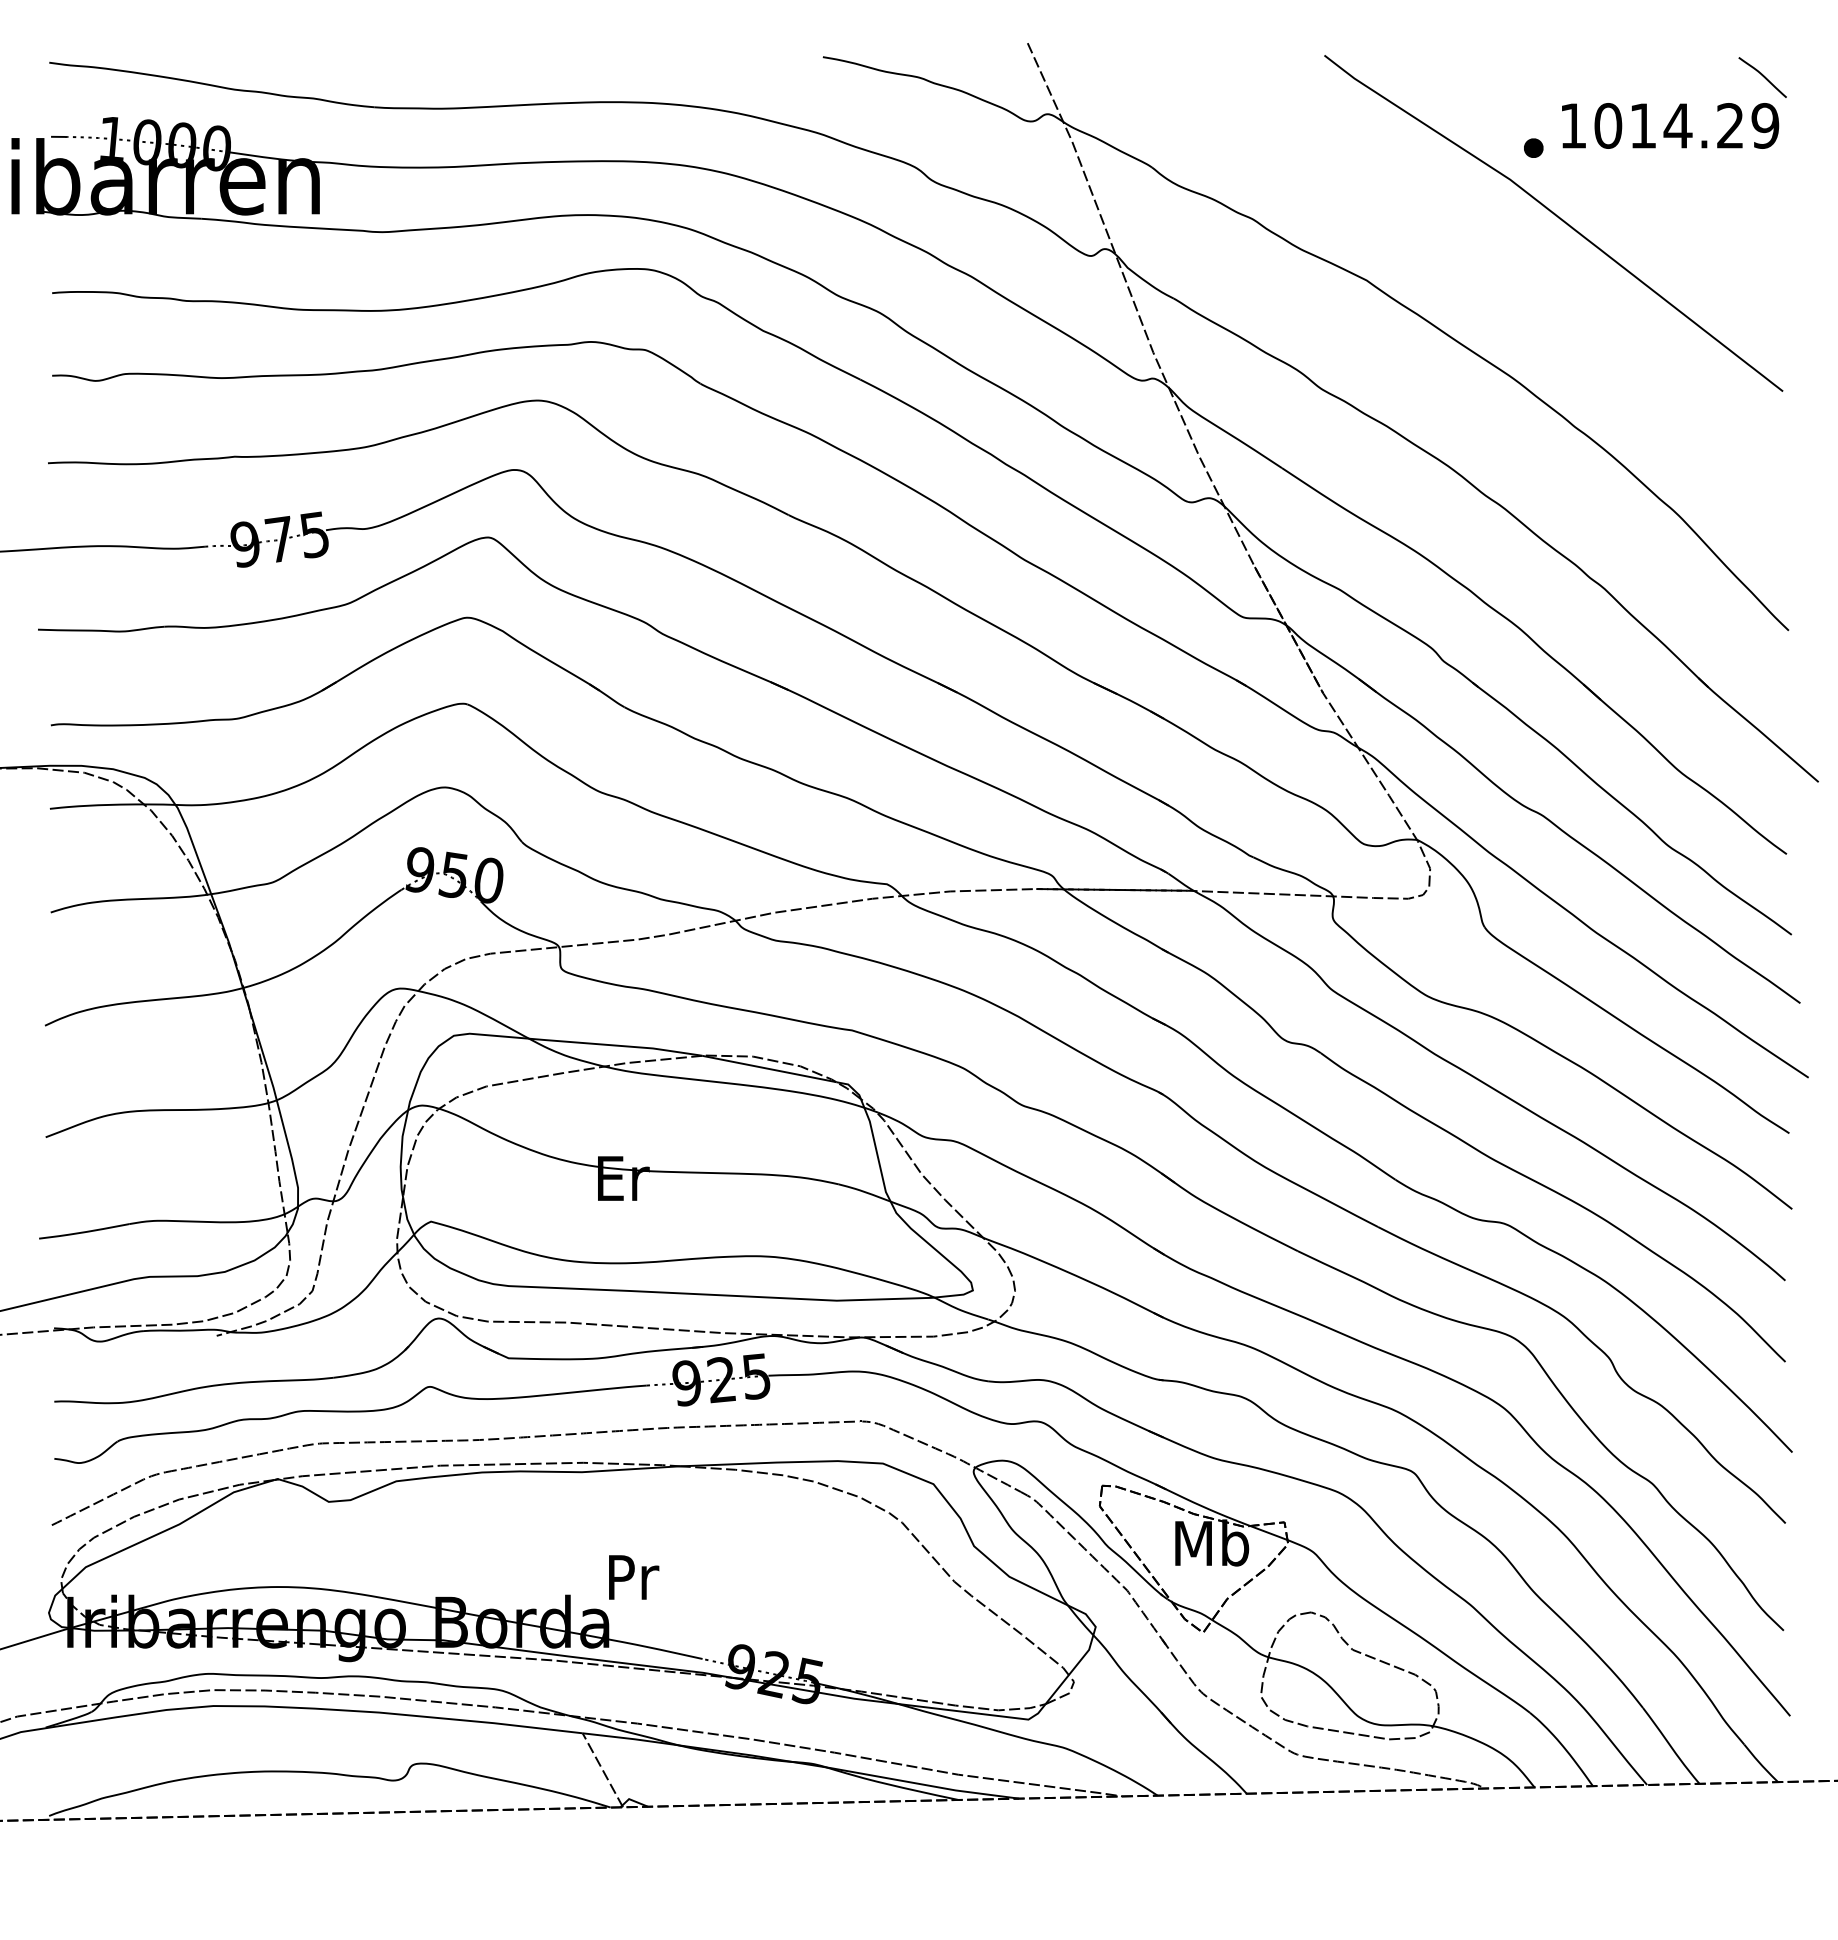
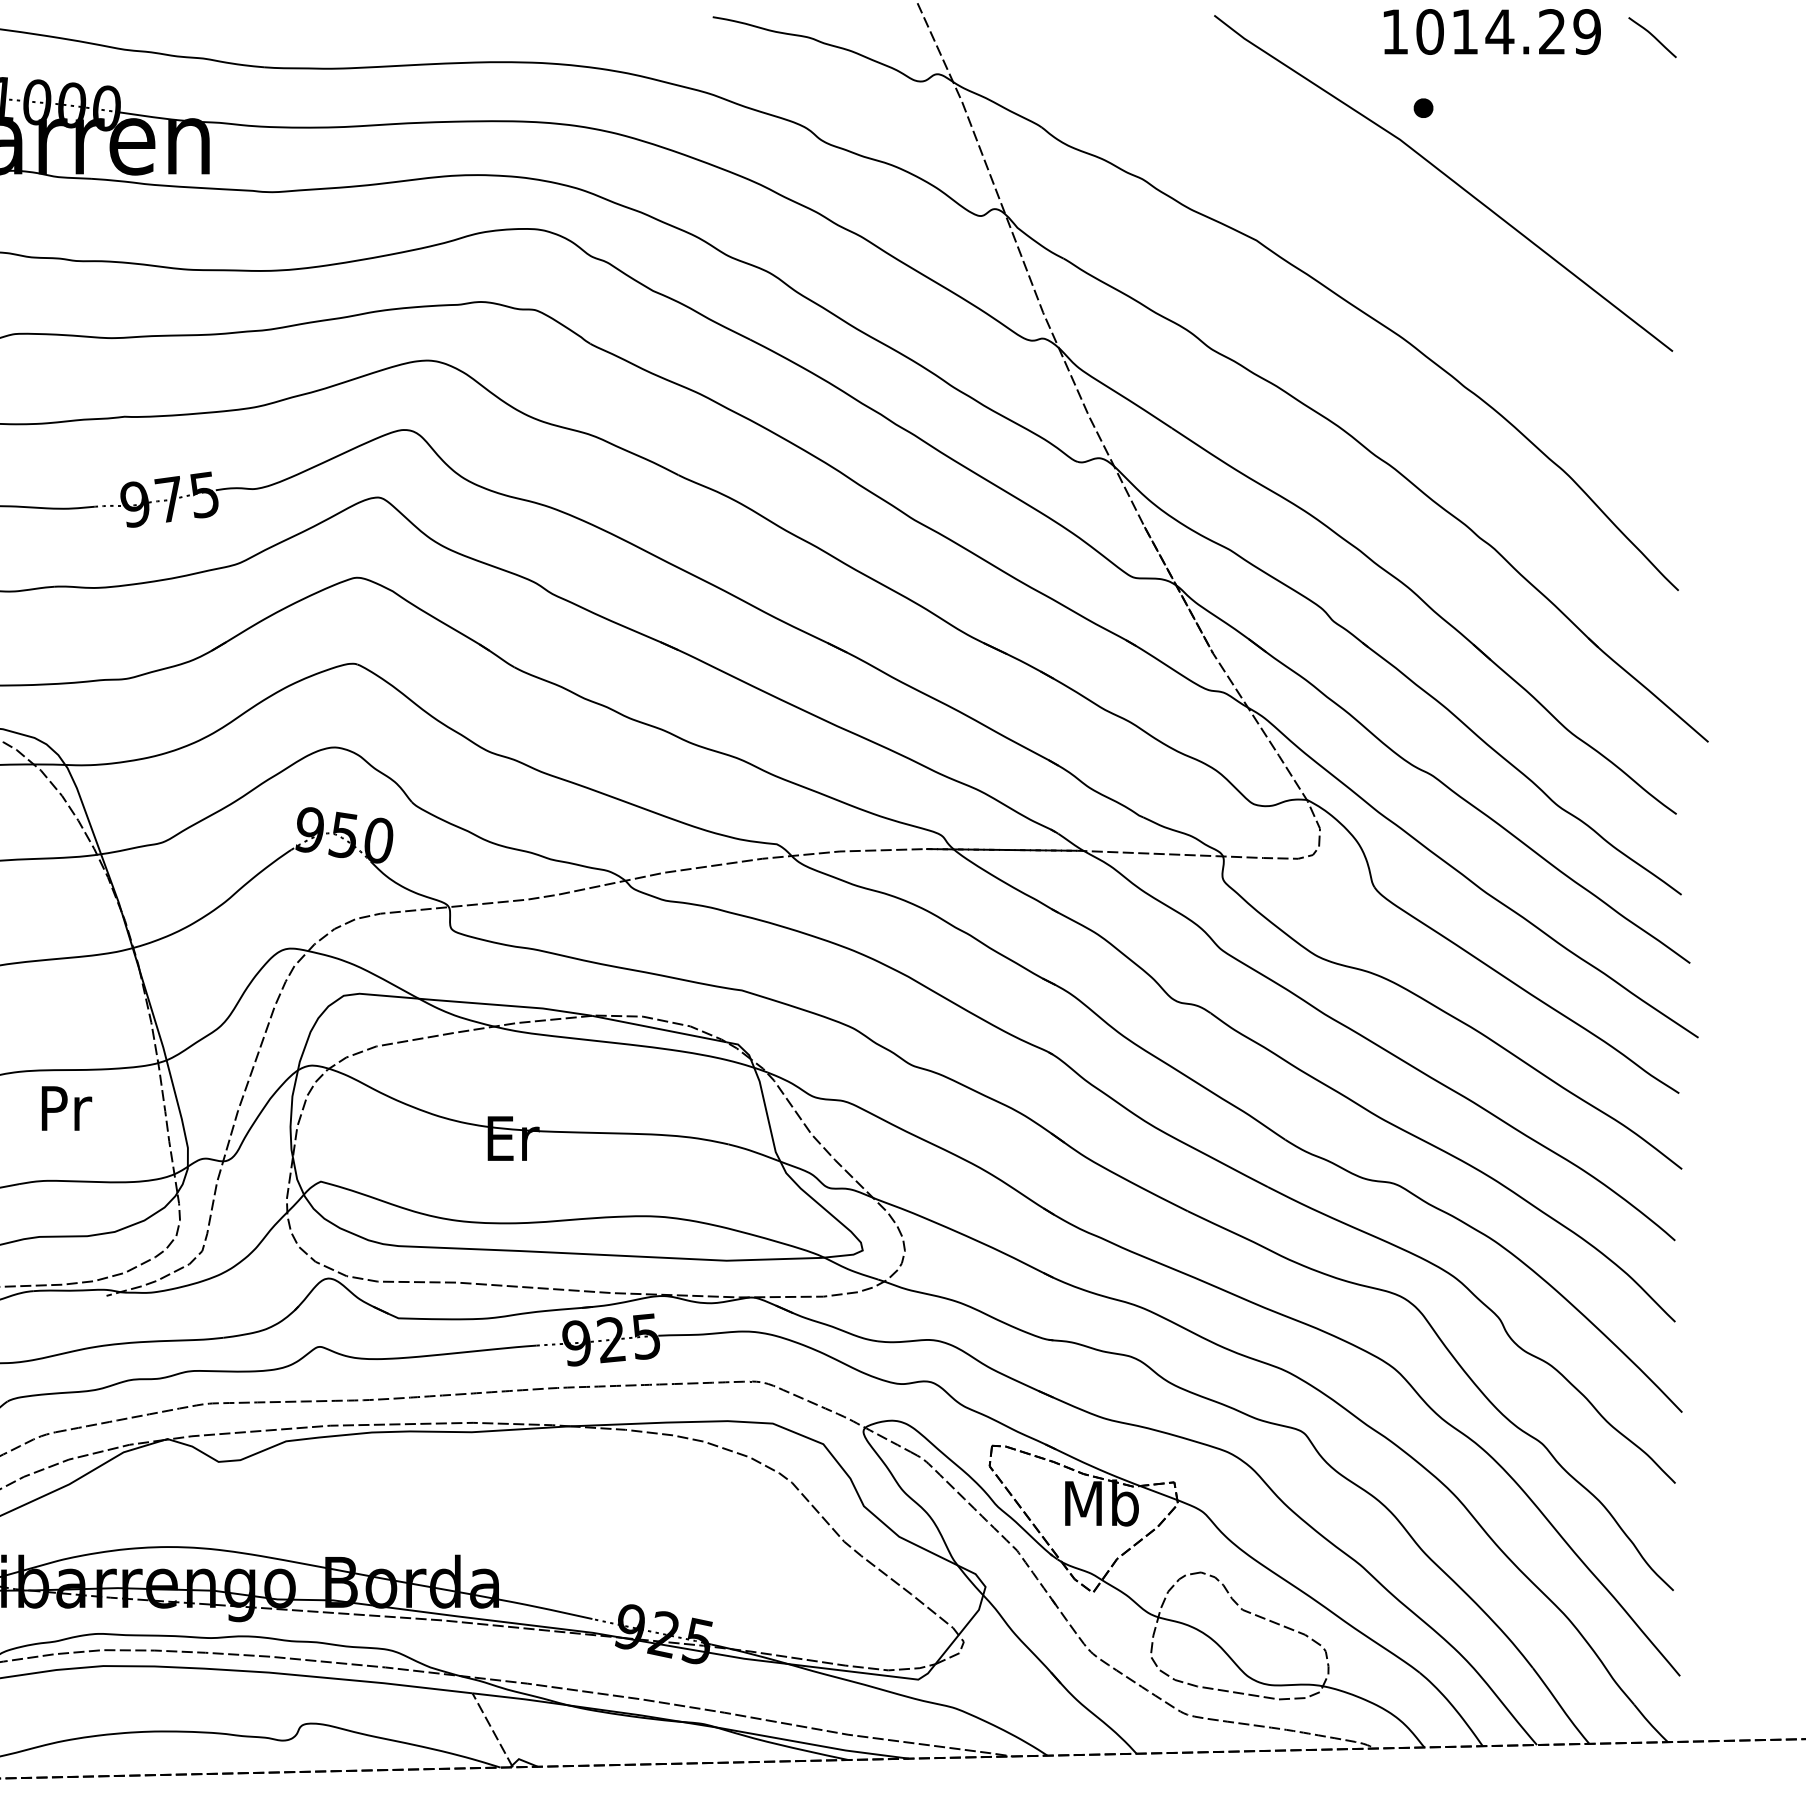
text: (1670, 125) -> (1492, 31), moved
text: (634, 1577) -> (67, 1108), moved

